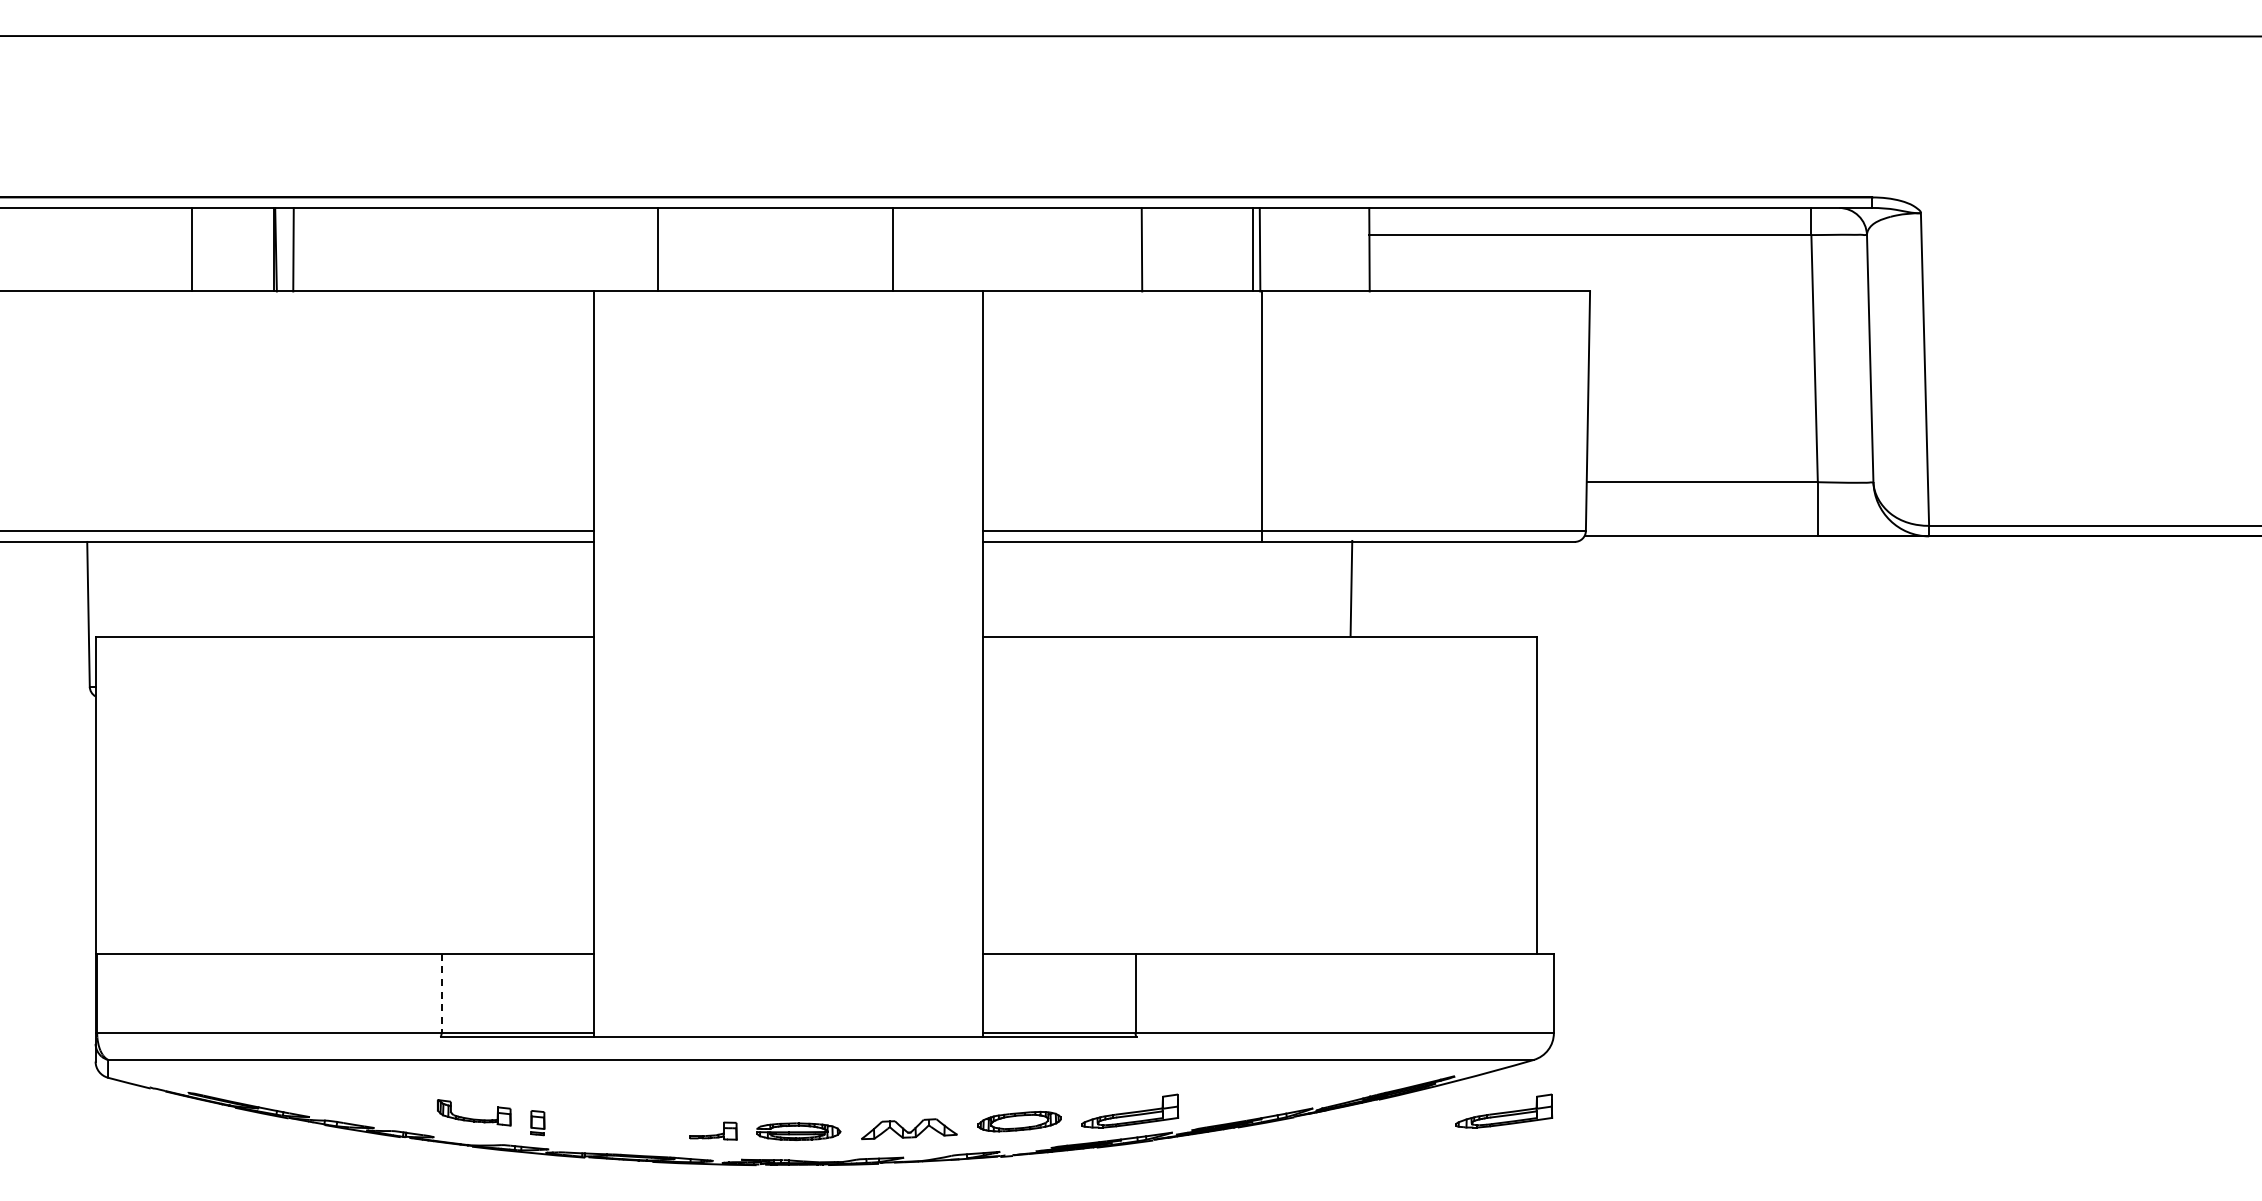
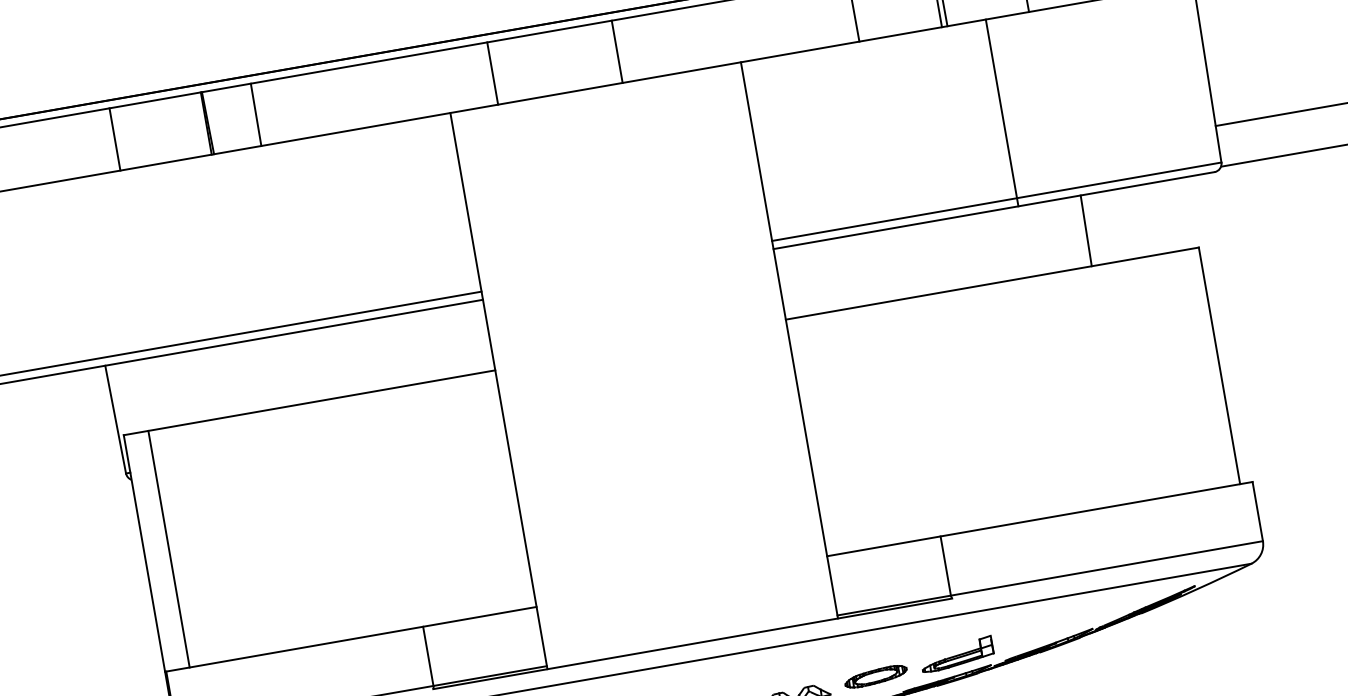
line: (192, 249) -> (115, 139), moved
line: (293, 249) -> (256, 114), moved
line: (892, 249) -> (617, 51), moved
line: (1261, 416) -> (1001, 112), moved
line: (1351, 587) -> (1086, 230), moved
line: (128, 794) -> (168, 548), added
line: (441, 993) -> (428, 656), dashed -> solid
part: (1504, 1110) -> (1236, 605), removed

